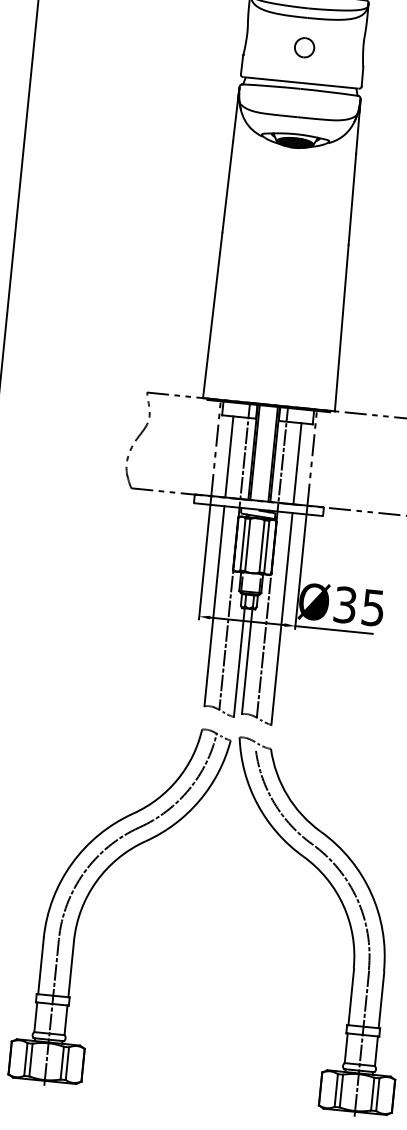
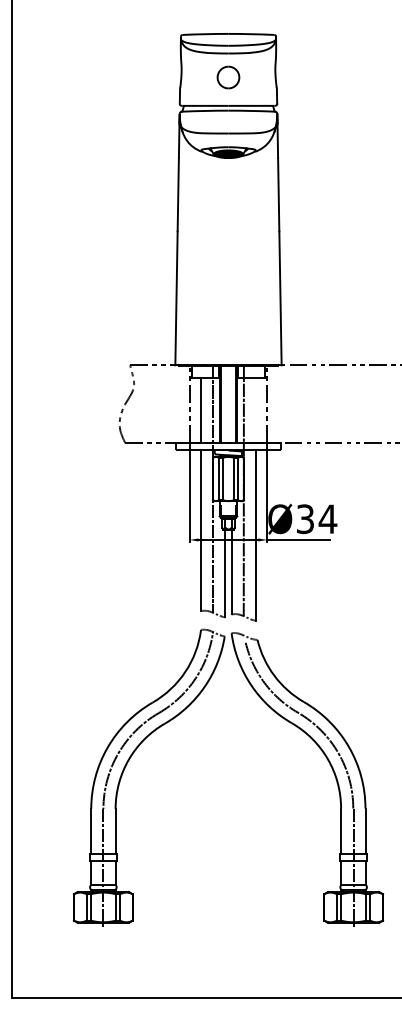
part: (304, 47) -> (228, 77), size x1.4
line: (296, 462) -> (255, 409), removed
text: (372, 608) -> (327, 519), Ø35 -> Ø34

